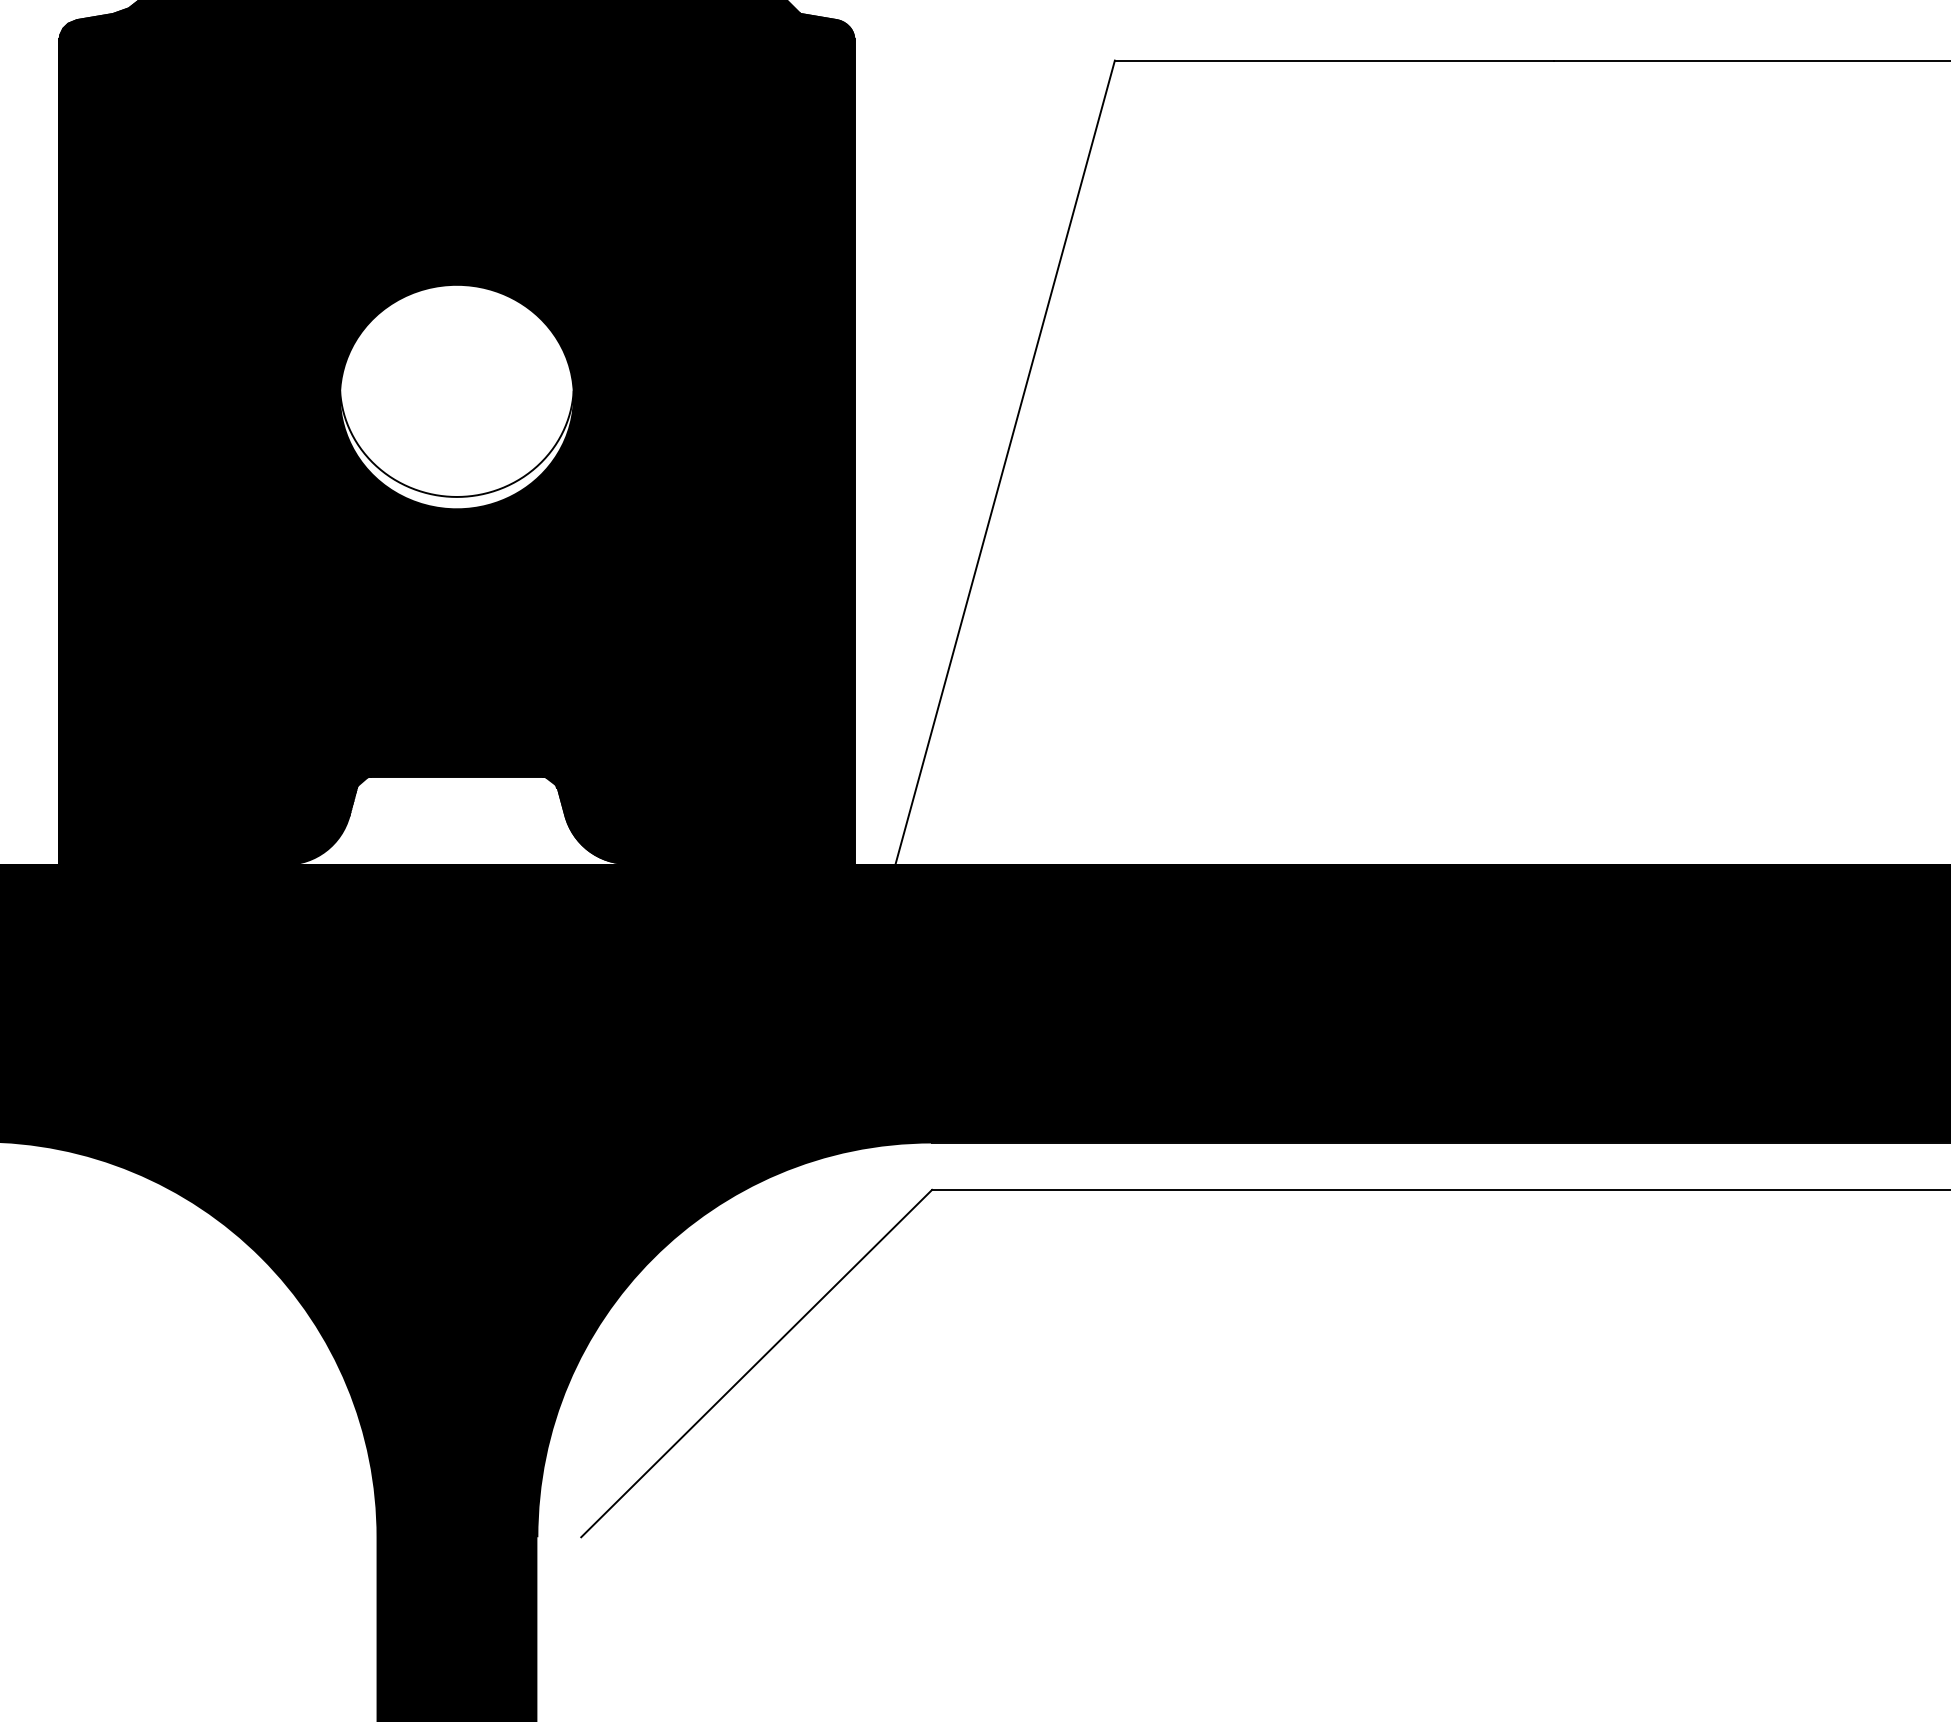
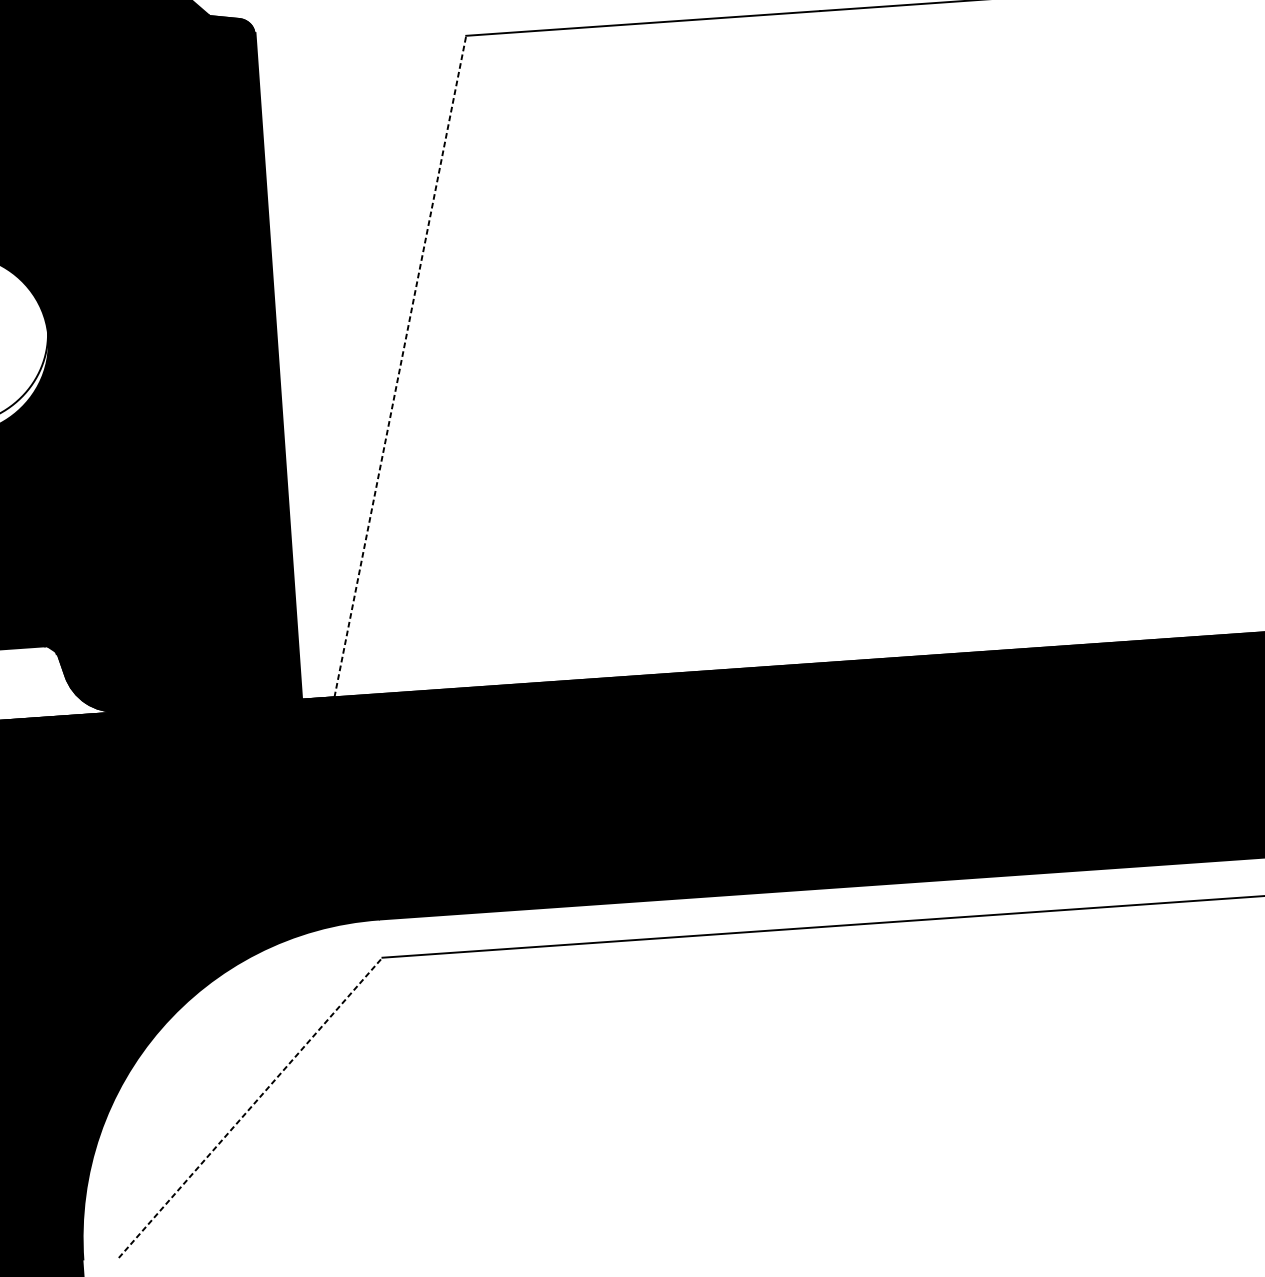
line: (1005, 462) -> (400, 366), solid -> dashed
line: (756, 1363) -> (250, 1107), solid -> dashed

